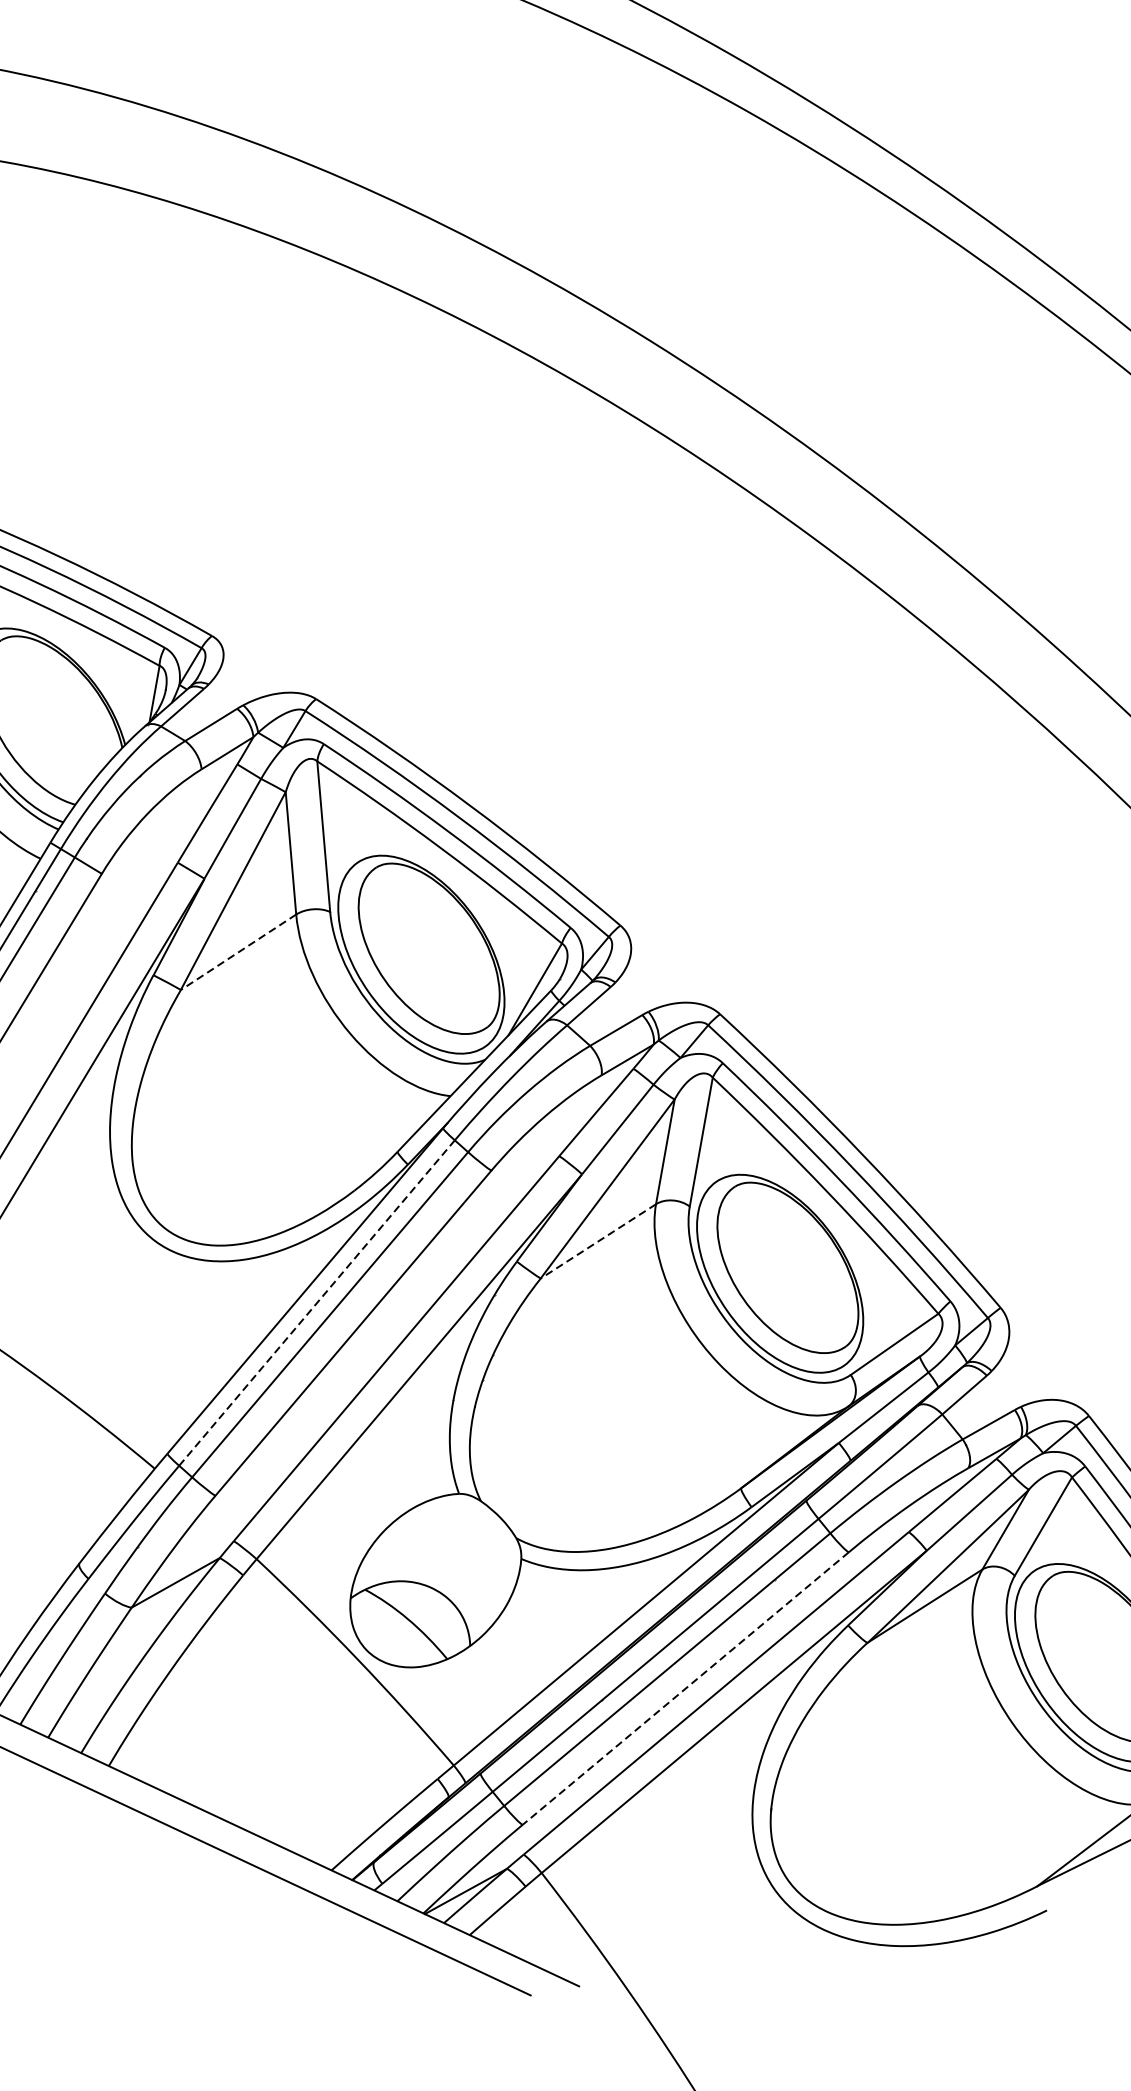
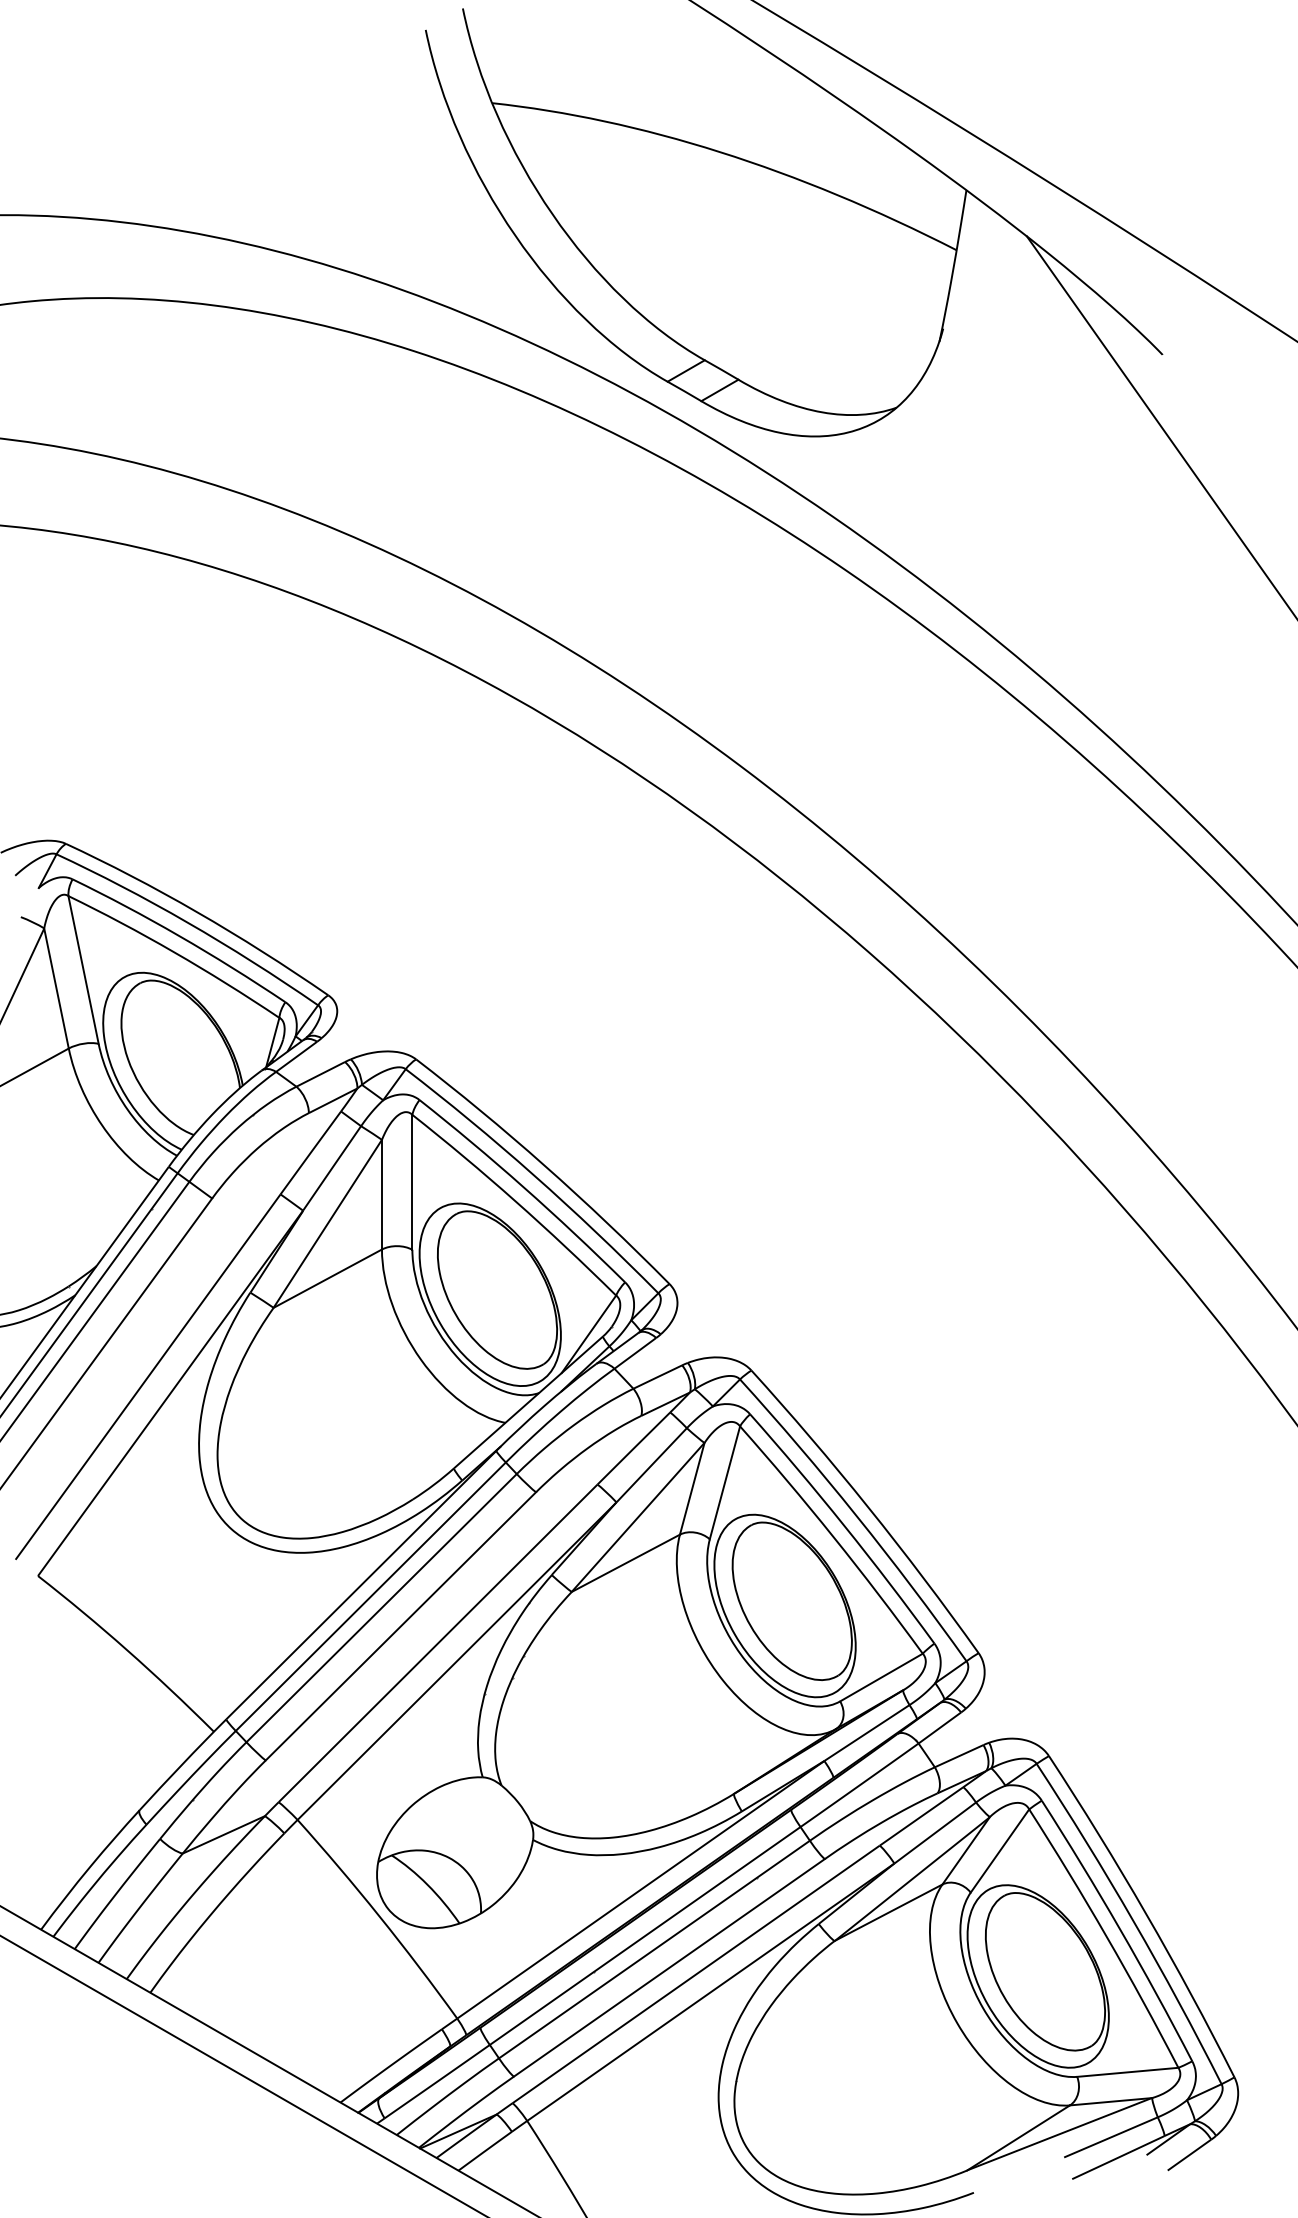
line: (238, 952) -> (327, 1278), dashed -> solid
line: (598, 1241) -> (625, 1563), dashed -> solid
line: (317, 1302) -> (371, 1596), dashed -> solid
line: (685, 1688) -> (669, 1967), dashed -> solid

